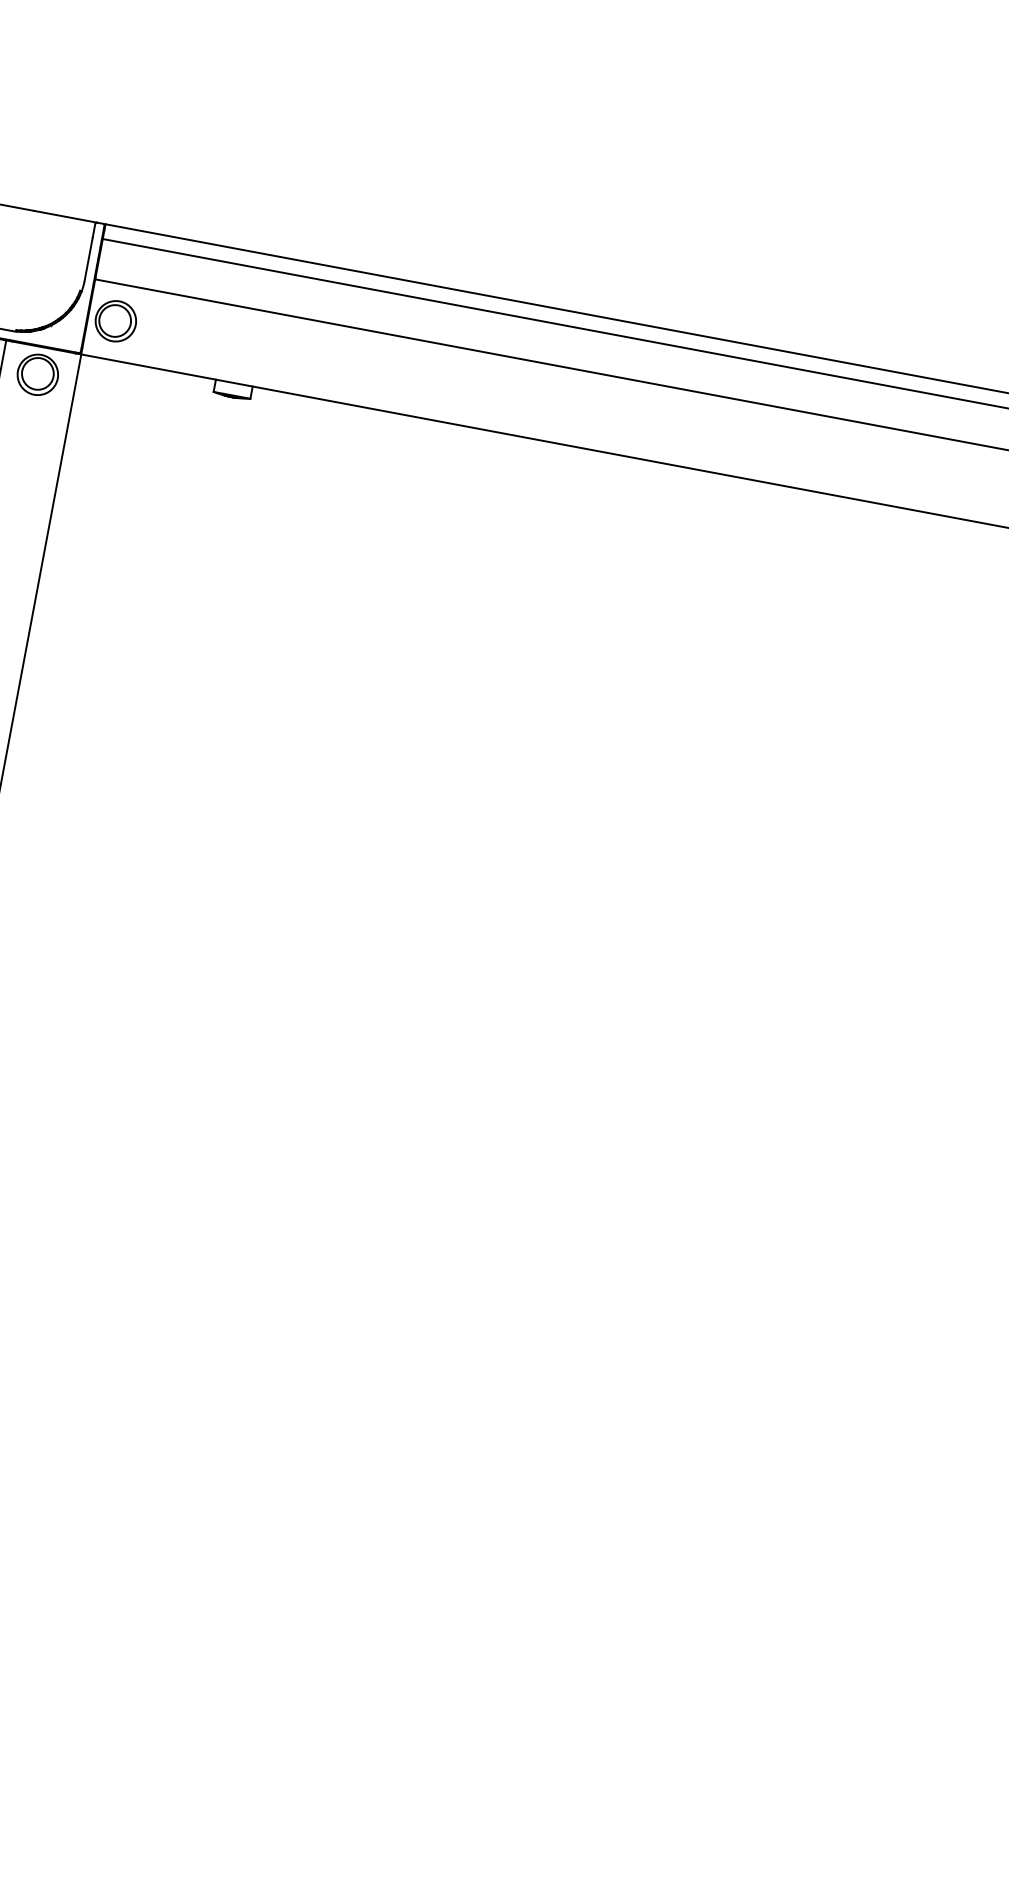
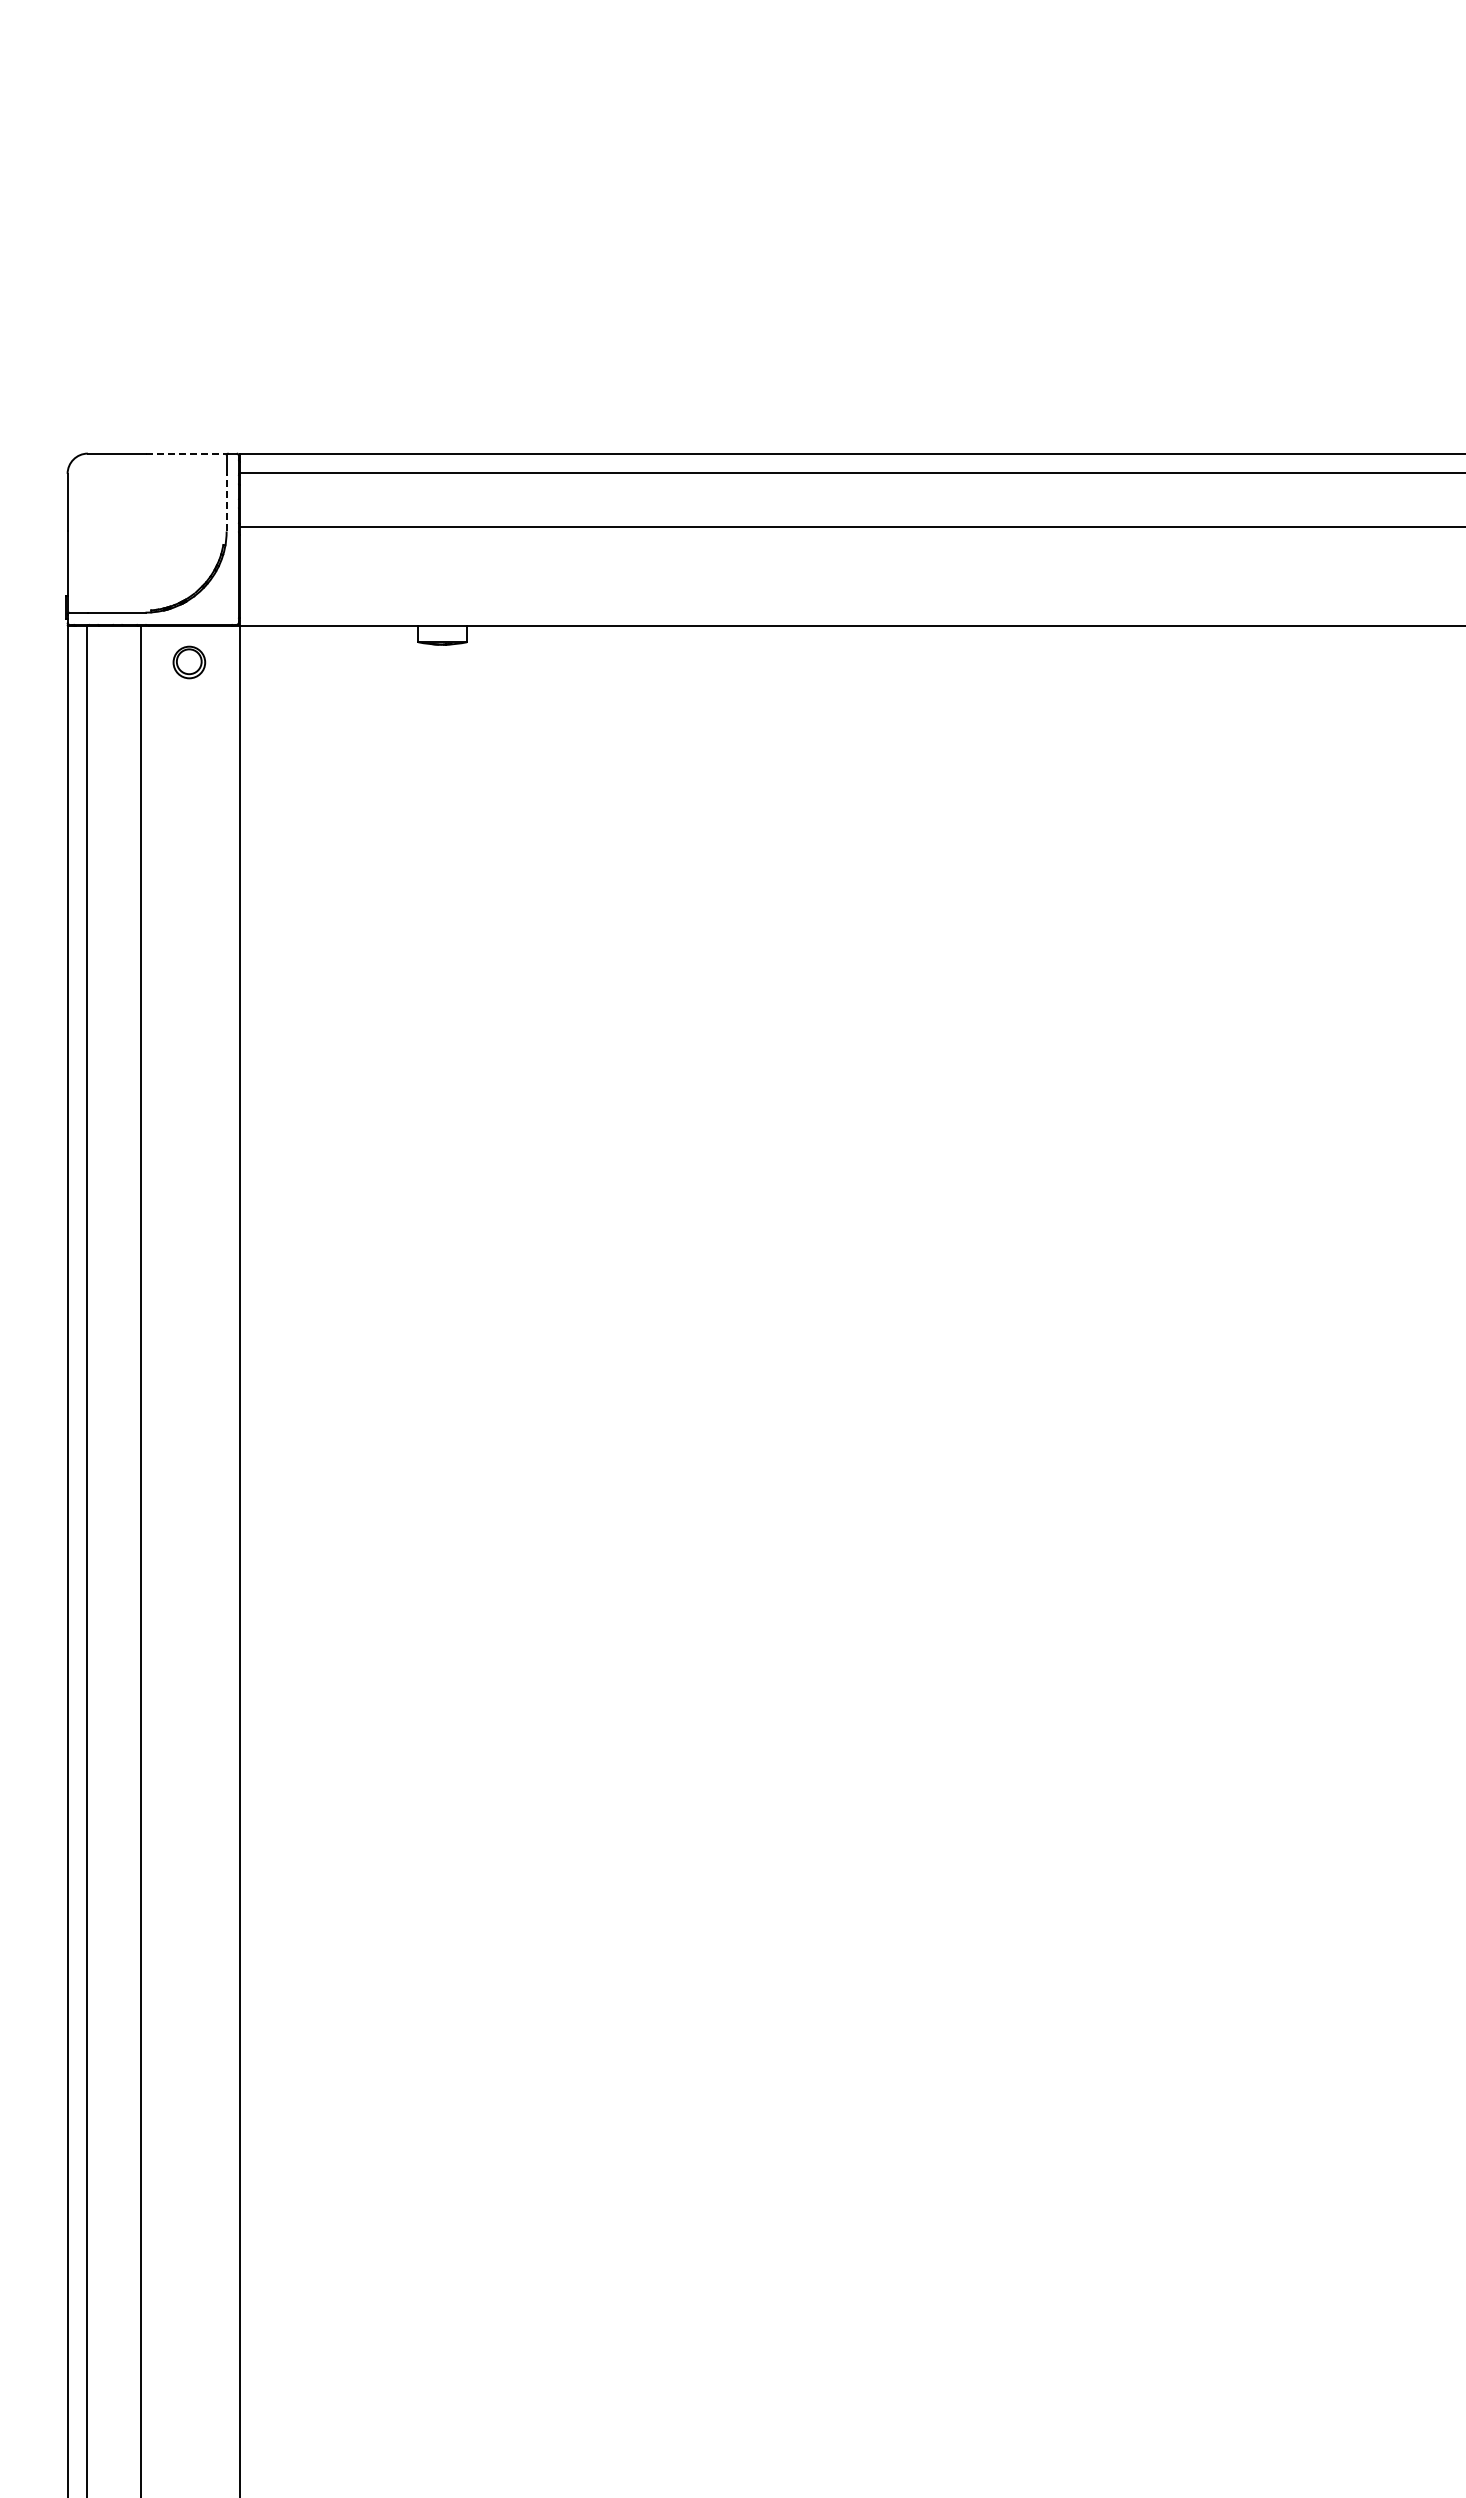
line: (66, 216) -> (187, 453), solid -> dashed
line: (88, 259) -> (226, 502), solid -> dashed
part: (116, 321) -> (276, 575), removed
part: (38, 374) -> (189, 662), size x0.6

